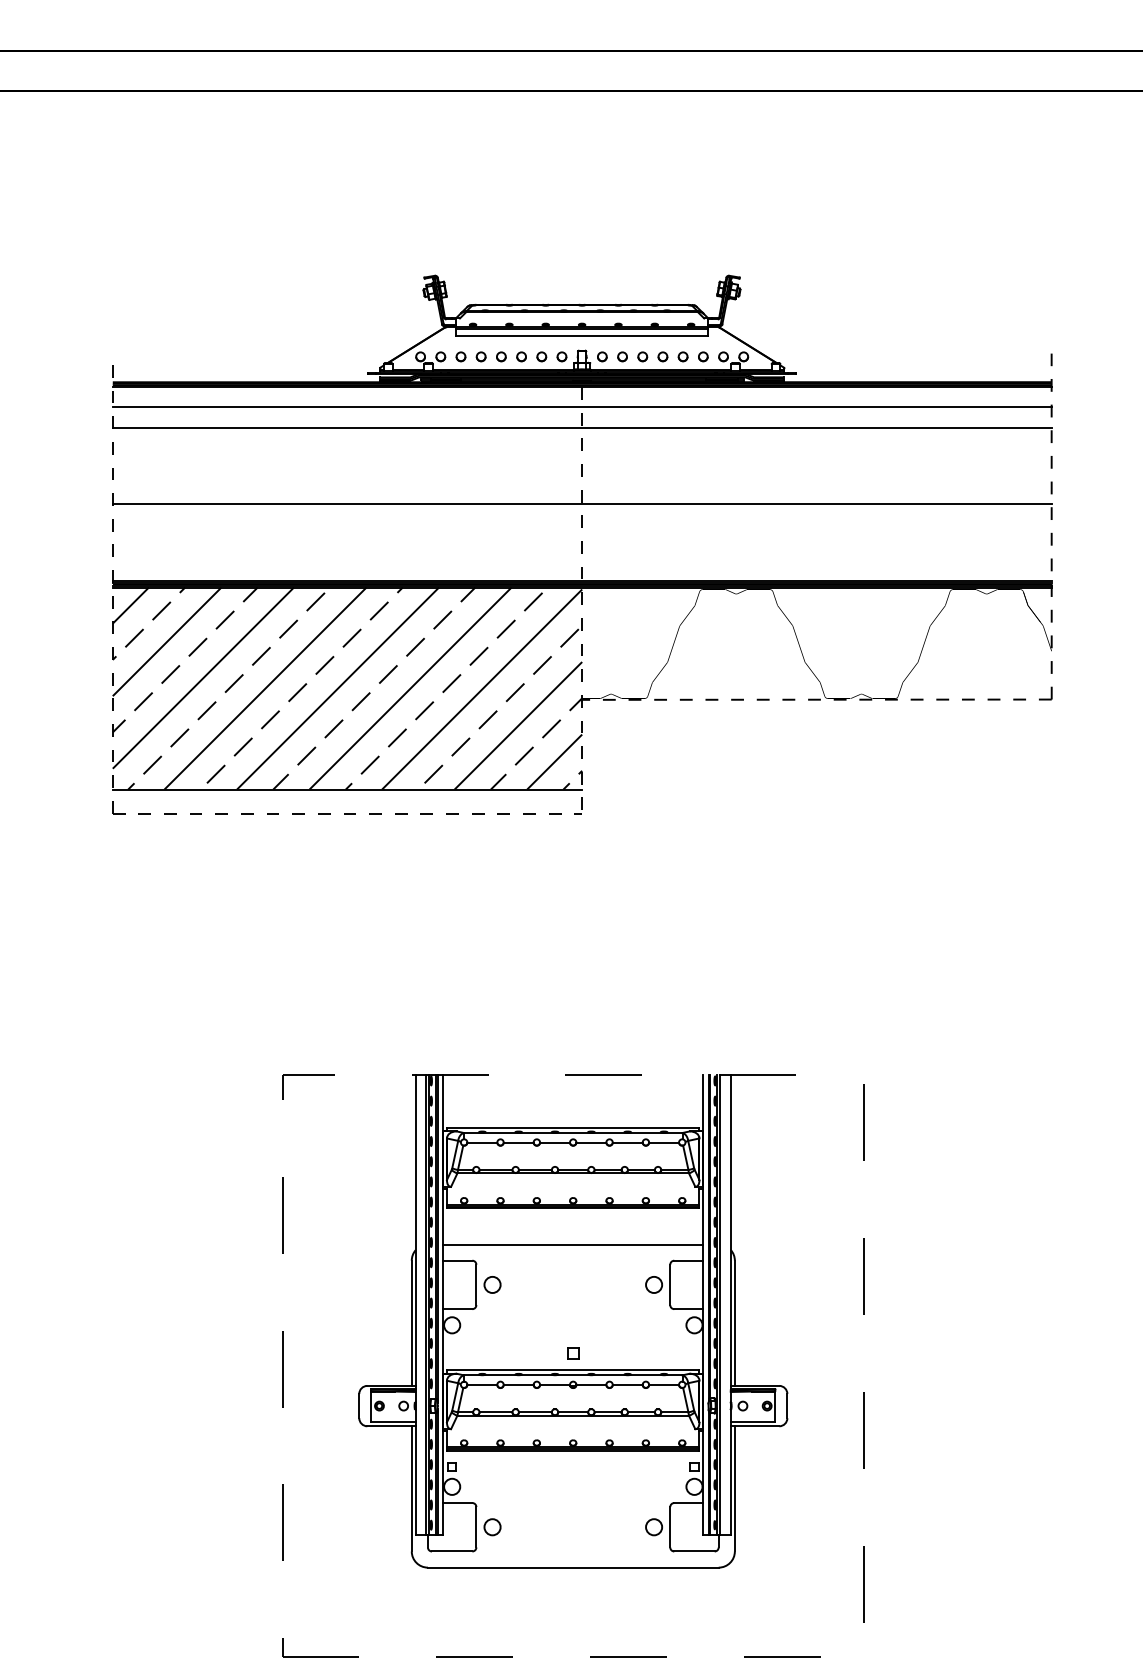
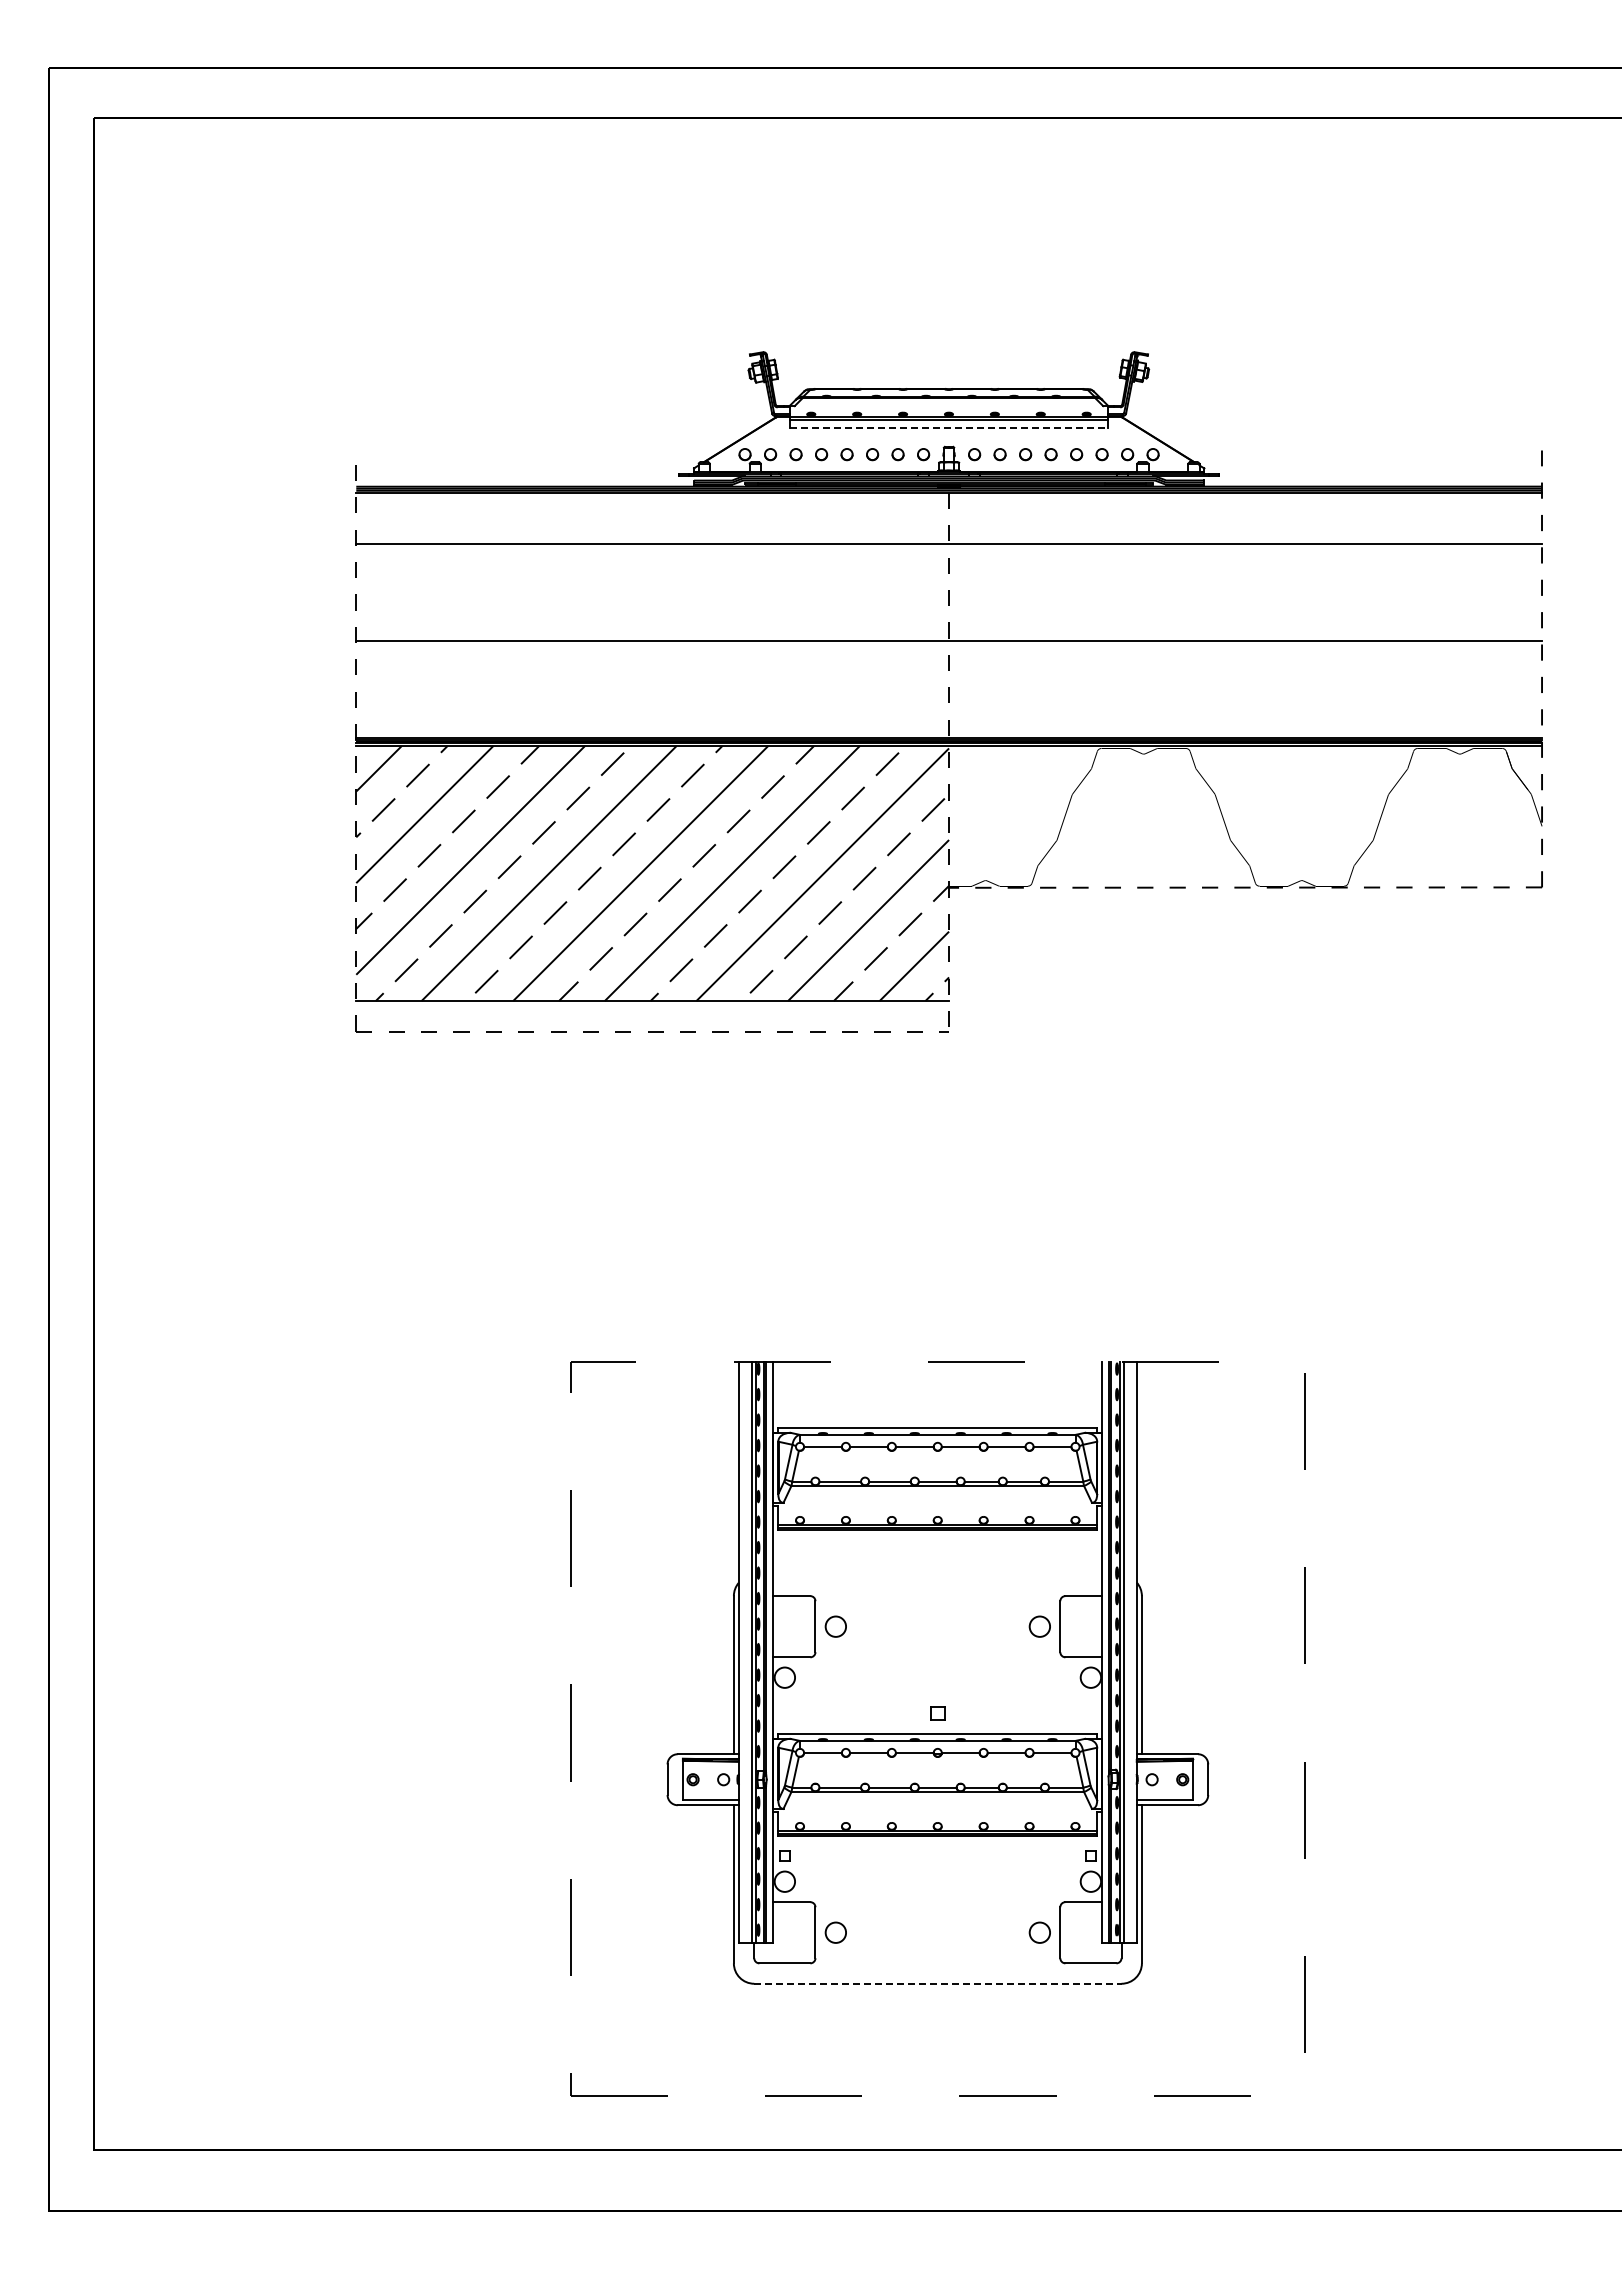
line: (582, 335) -> (949, 427), solid -> dashed
line: (581, 407) -> (948, 518), removed
line: (573, 1244) -> (937, 1575), removed
line: (573, 1567) -> (937, 1983), solid -> dashed

